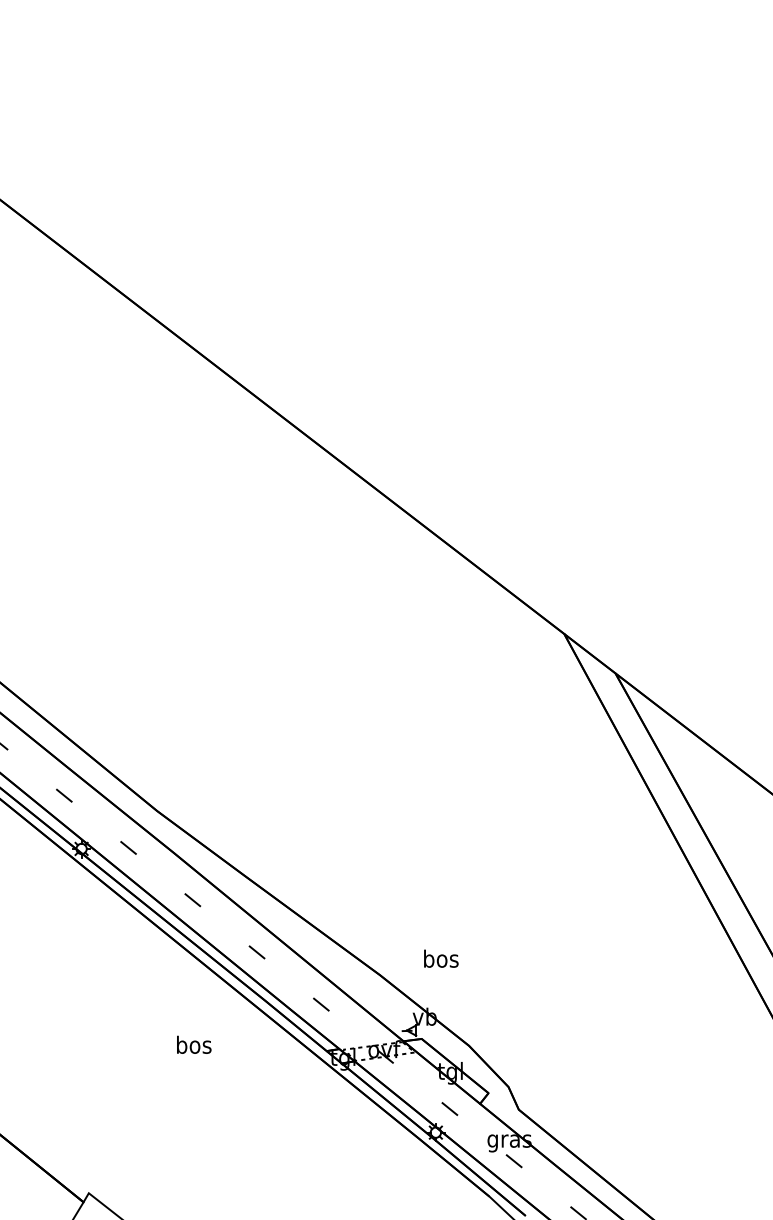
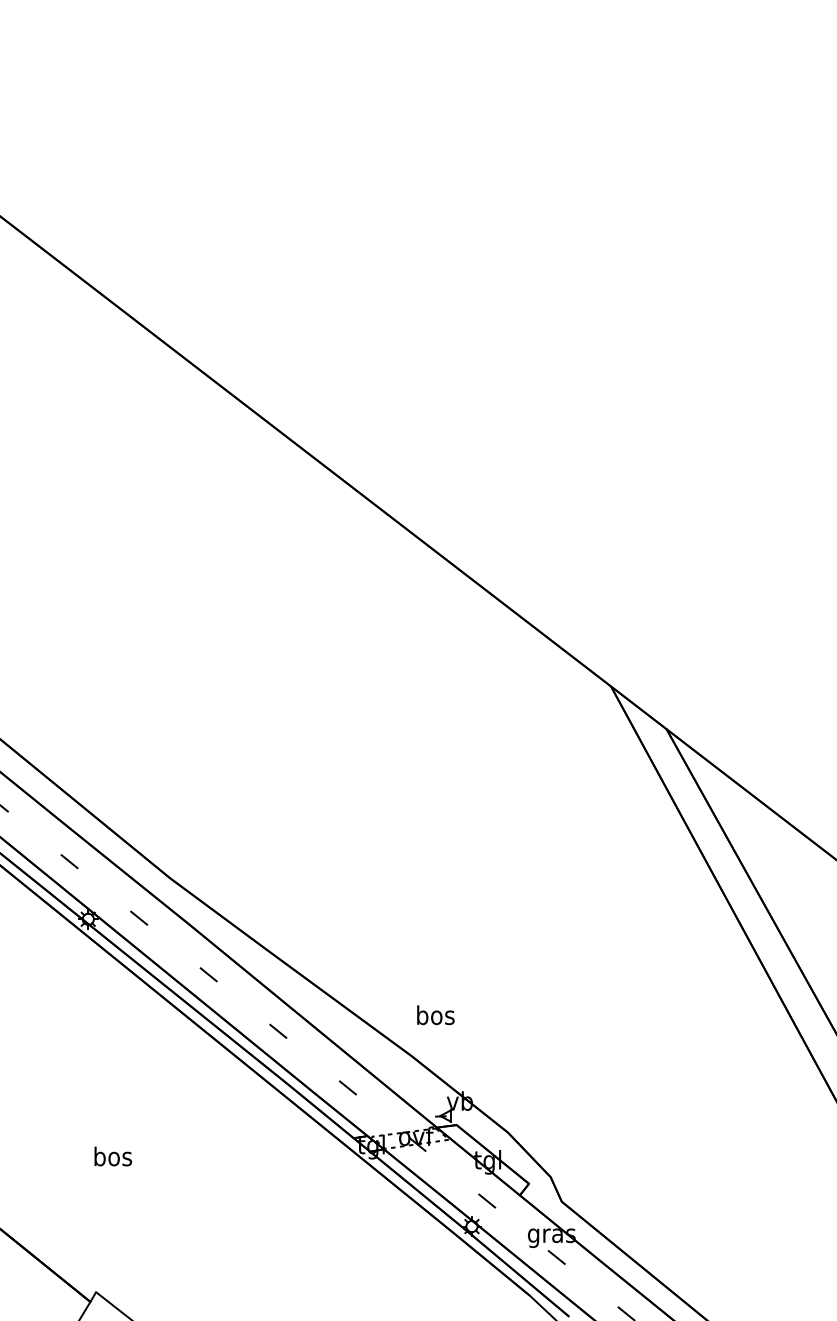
text: (440, 959) -> (435, 1015), moved
text: (193, 1044) -> (112, 1156), moved

